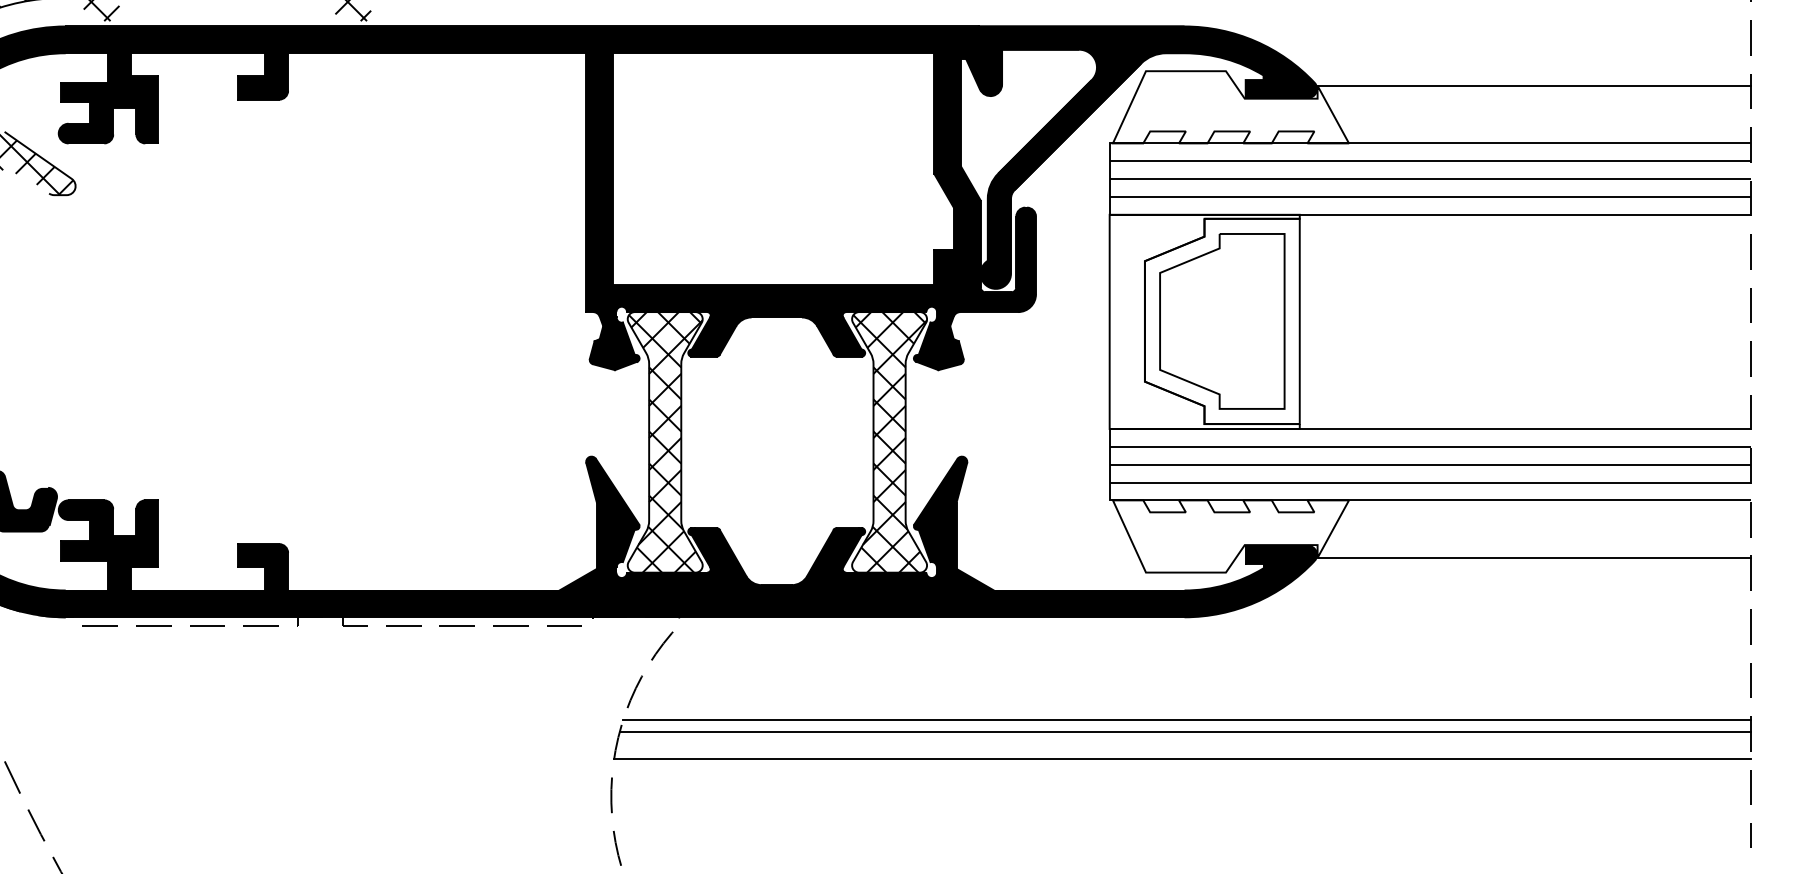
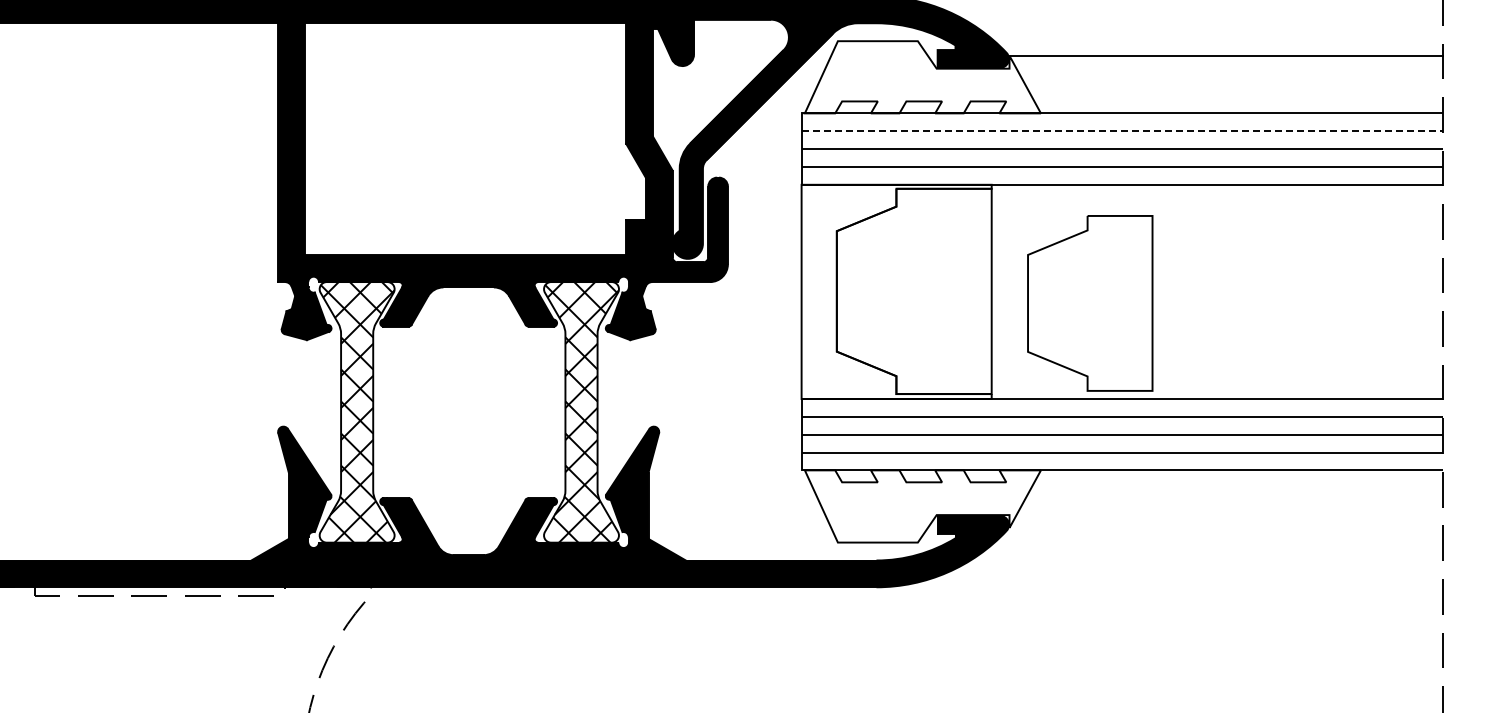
line: (1430, 161) -> (1122, 131), solid -> dashed
part: (1222, 321) -> (1090, 303), moved
line: (1533, 557) -> (1225, 527), removed
line: (1186, 719) -> (878, 689), removed
line: (1184, 732) -> (876, 702), removed

